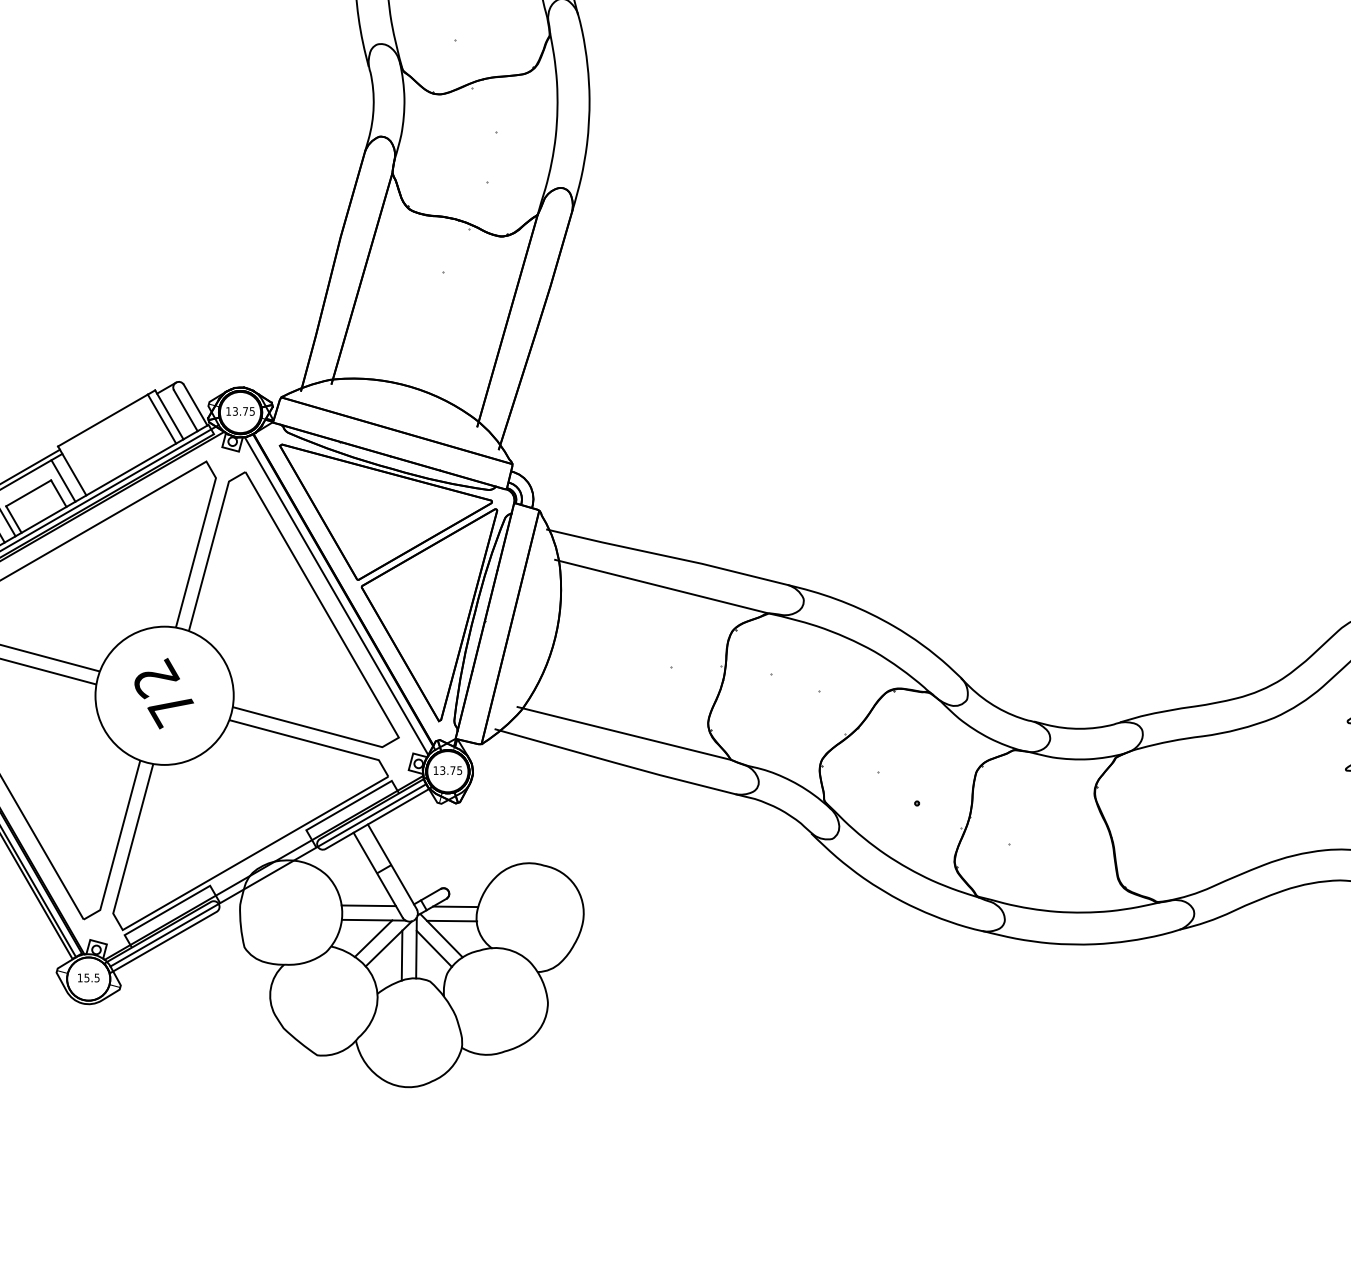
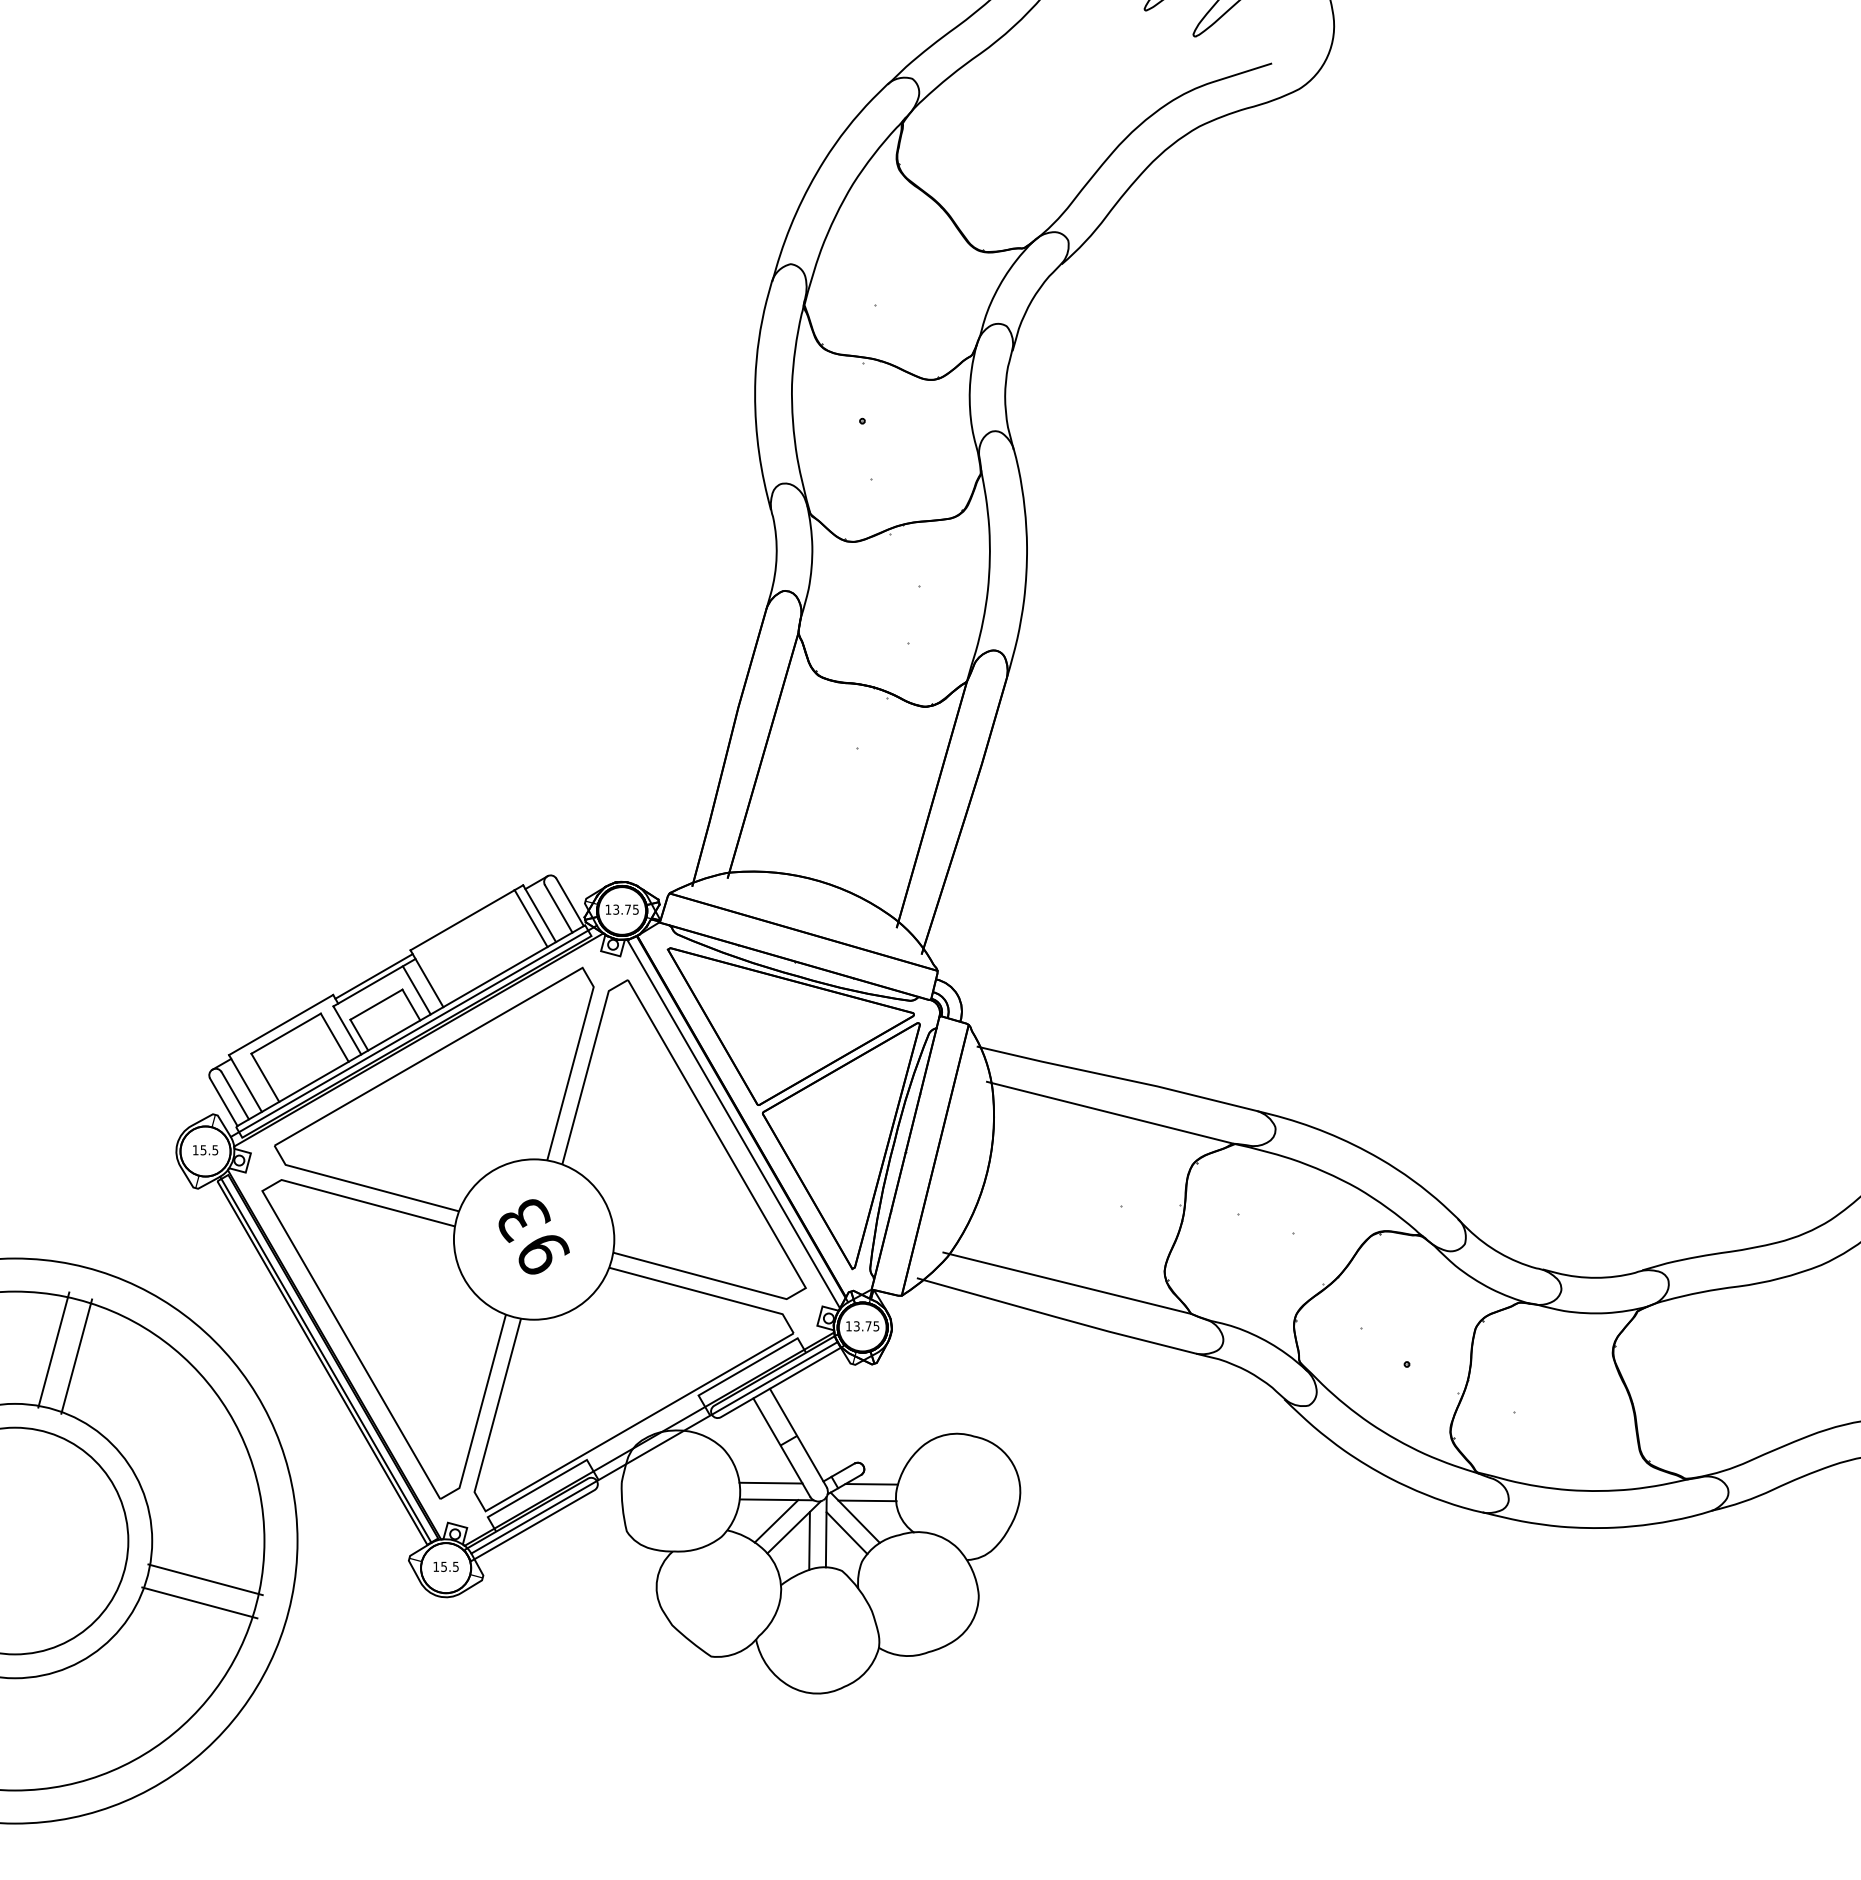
text: (164, 693) -> (533, 1236), 72 -> 93

